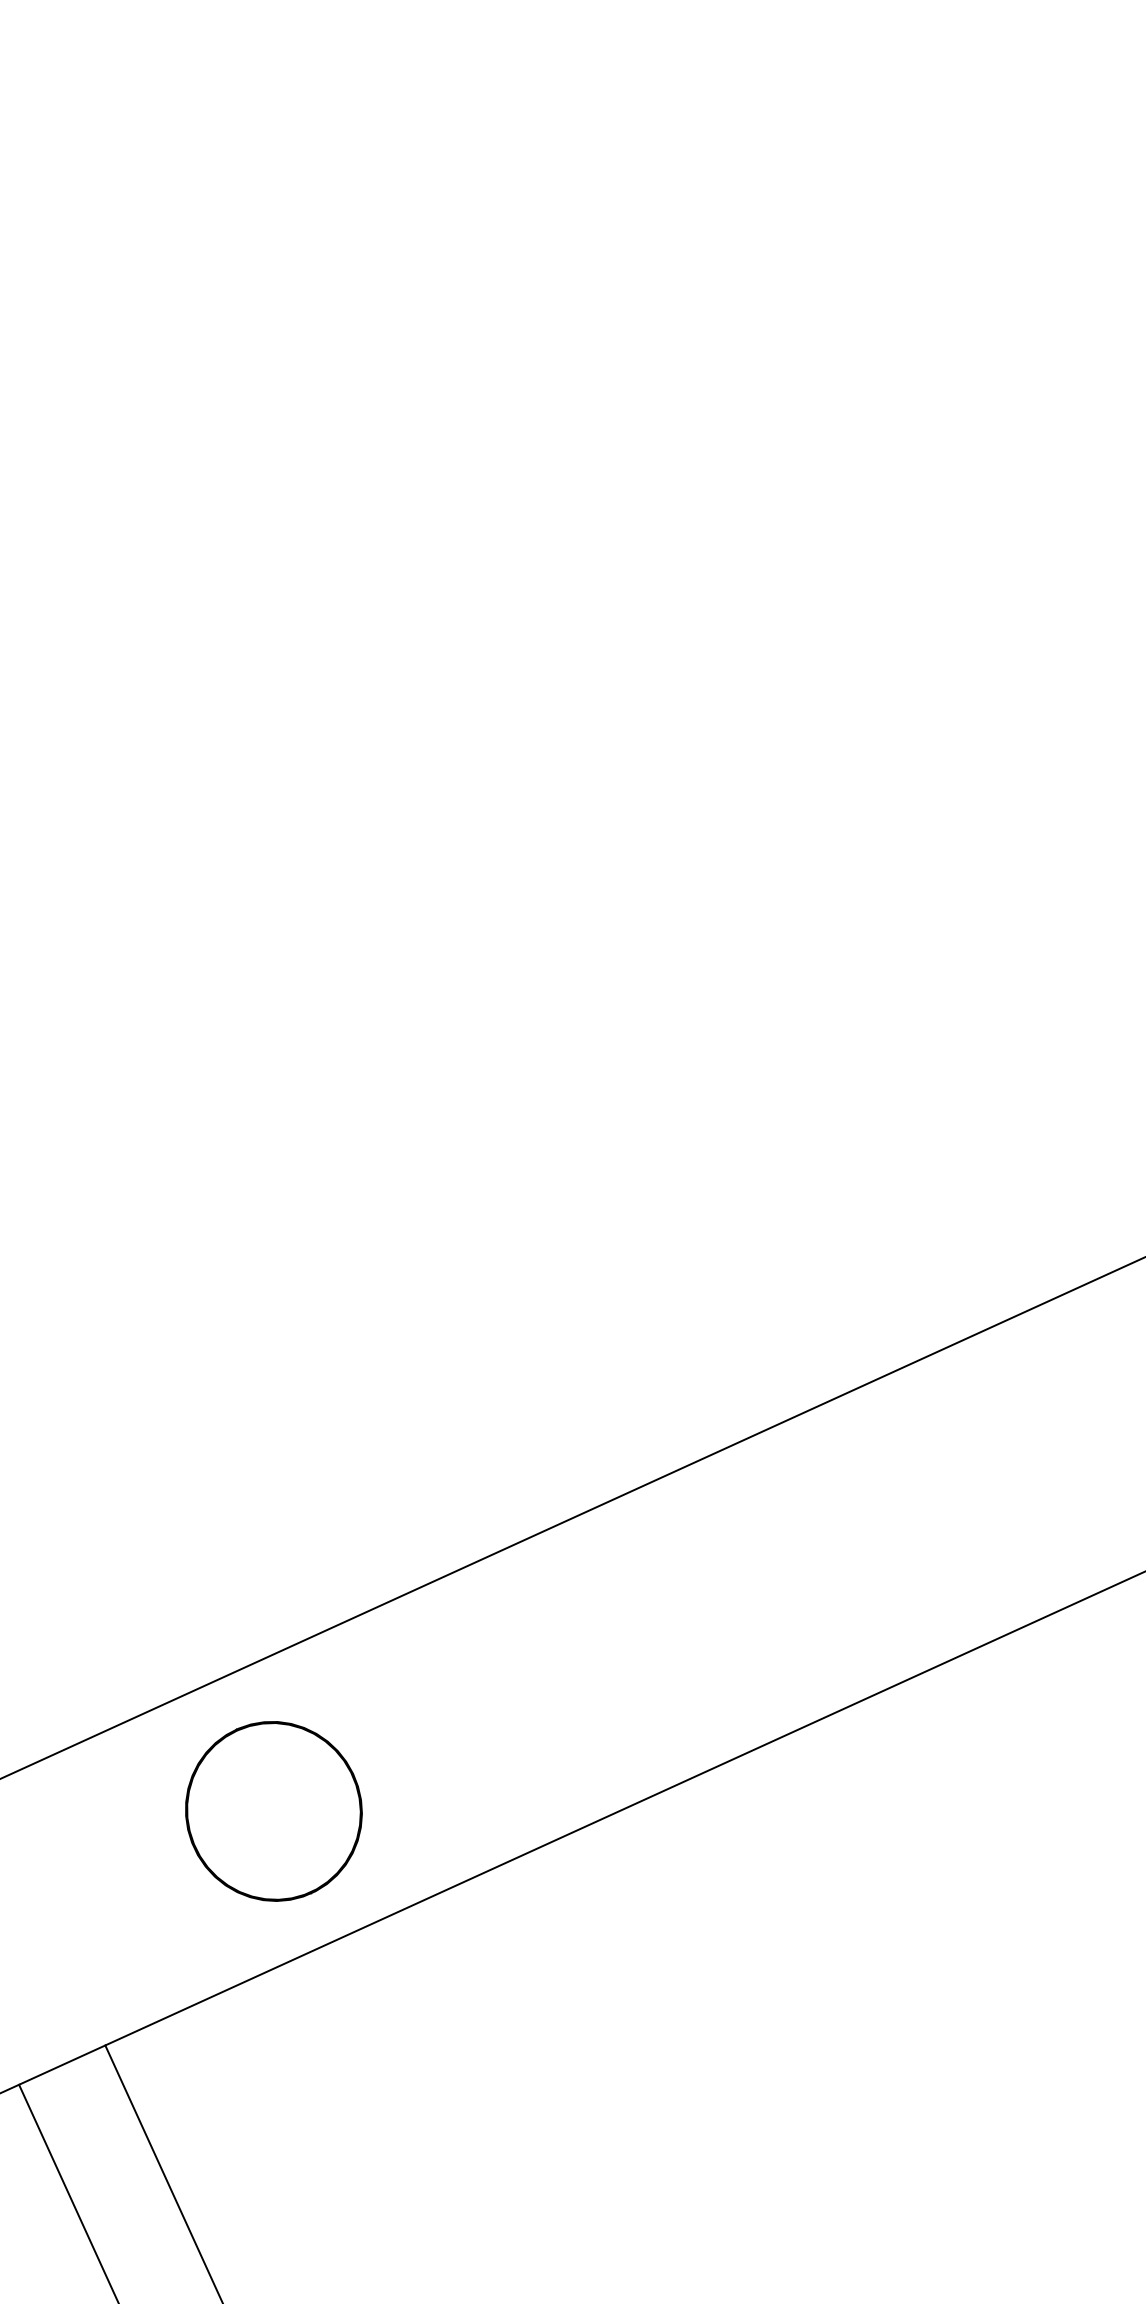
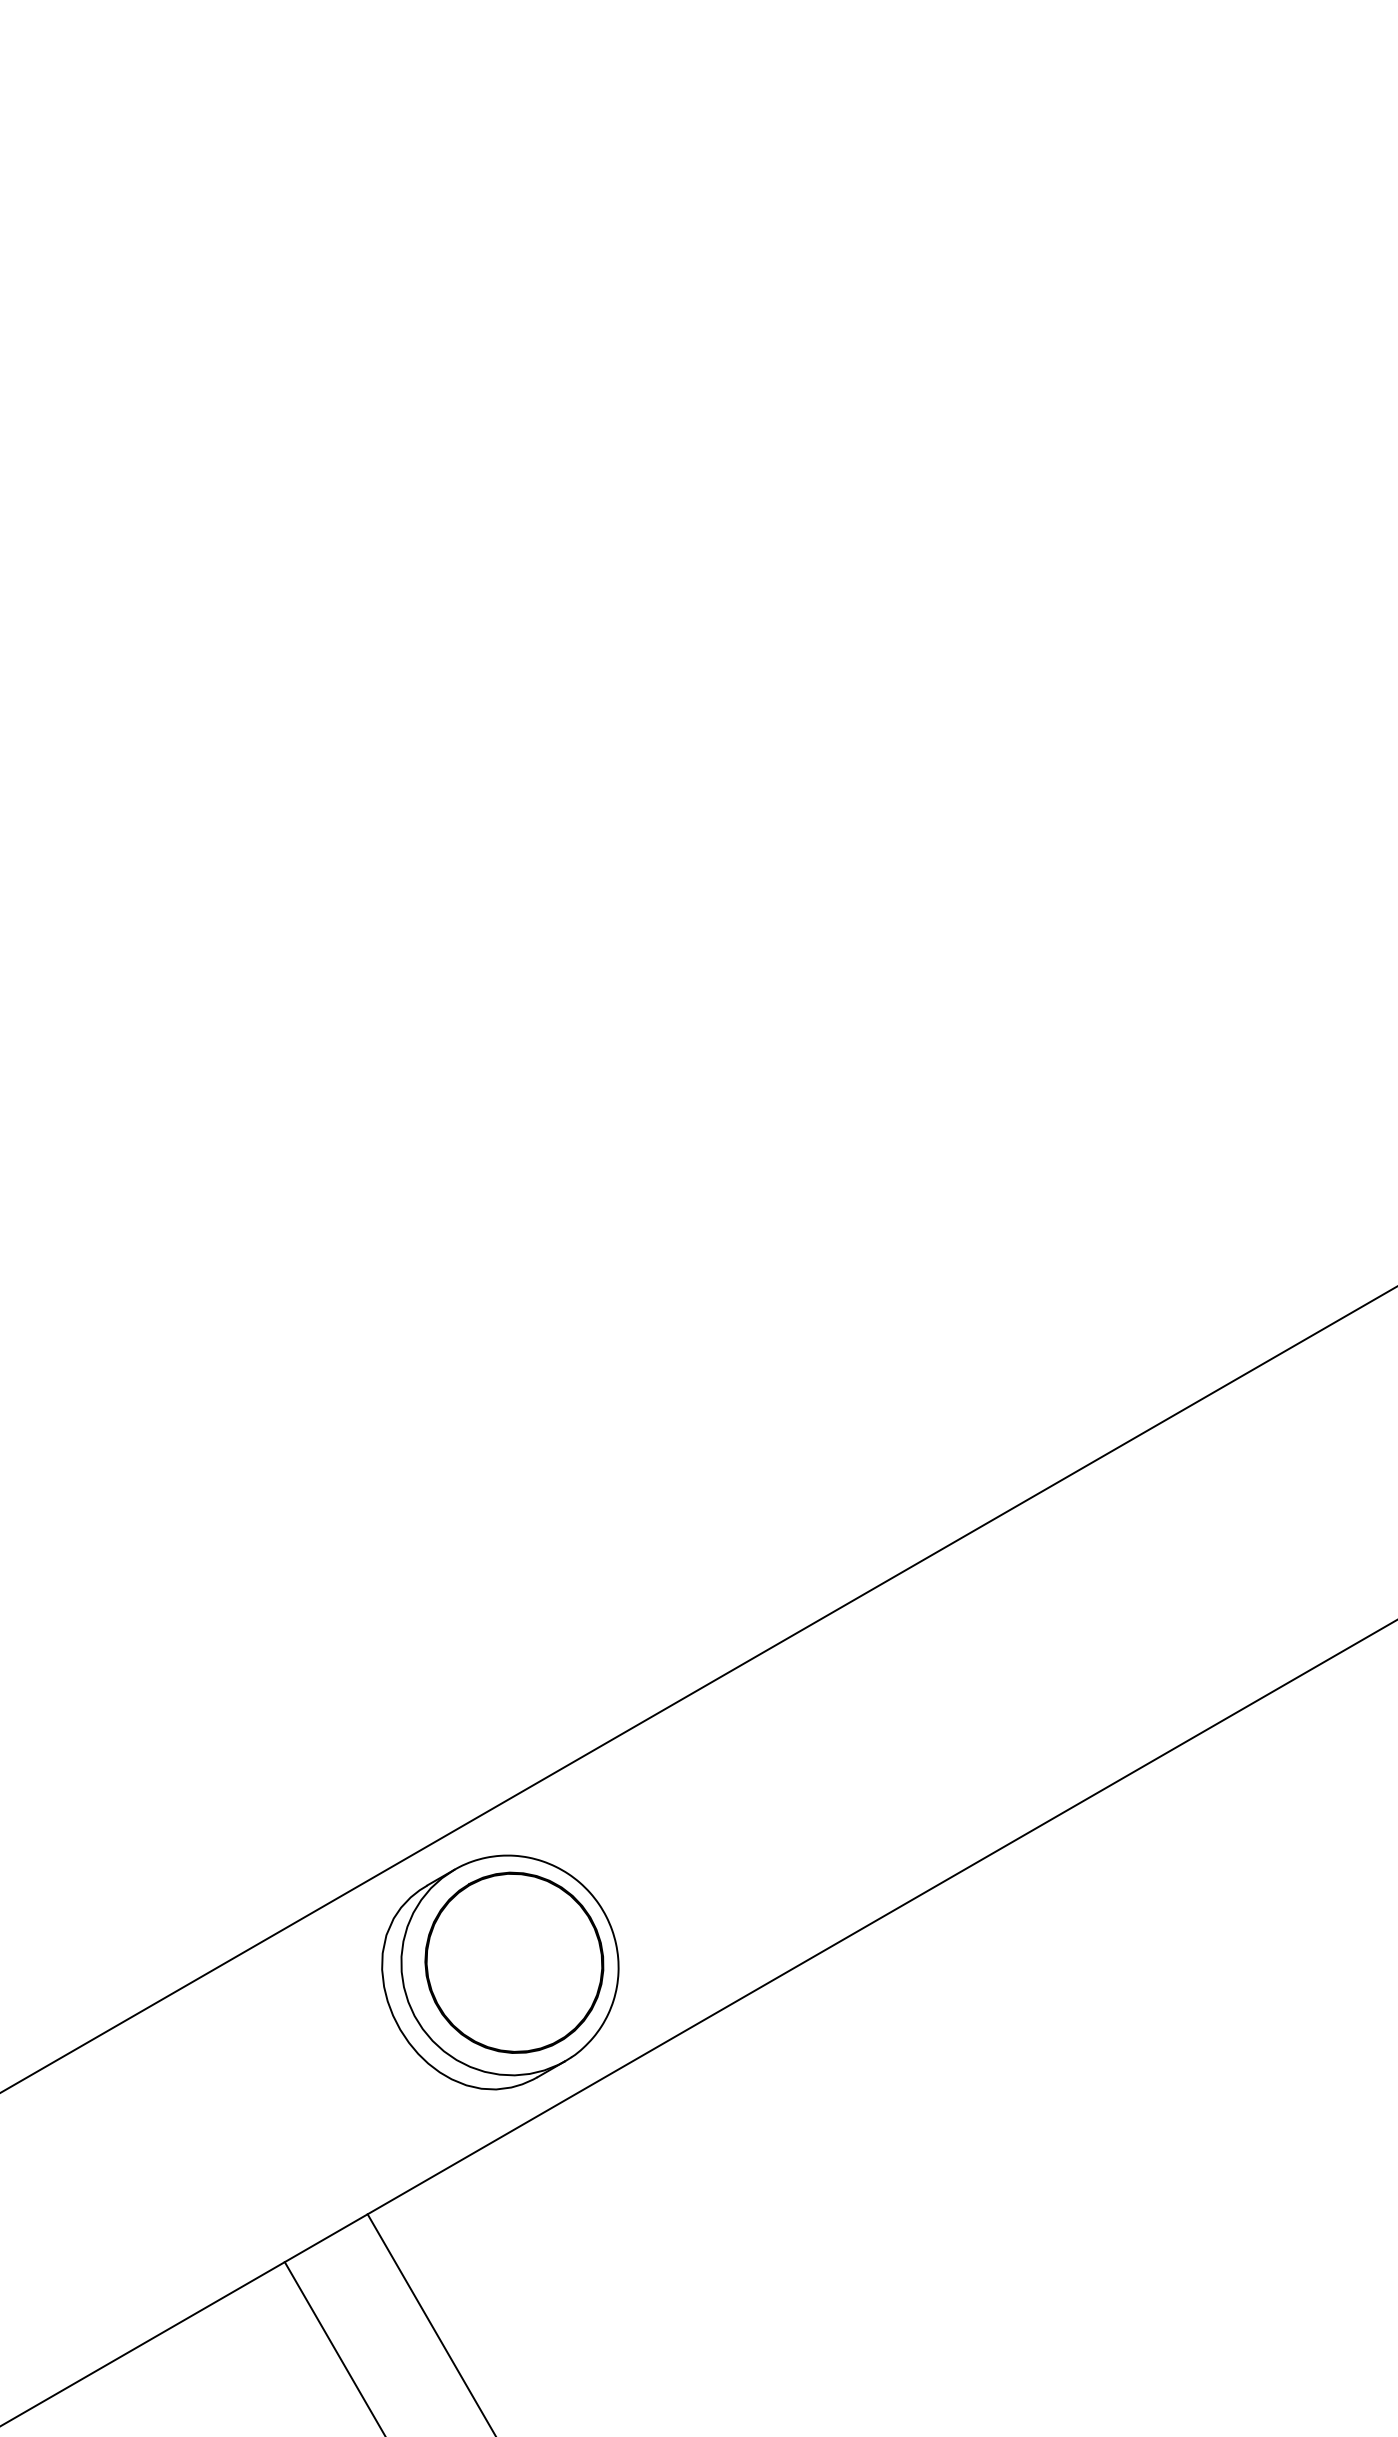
part: (259, 1819) -> (500, 1972), added

